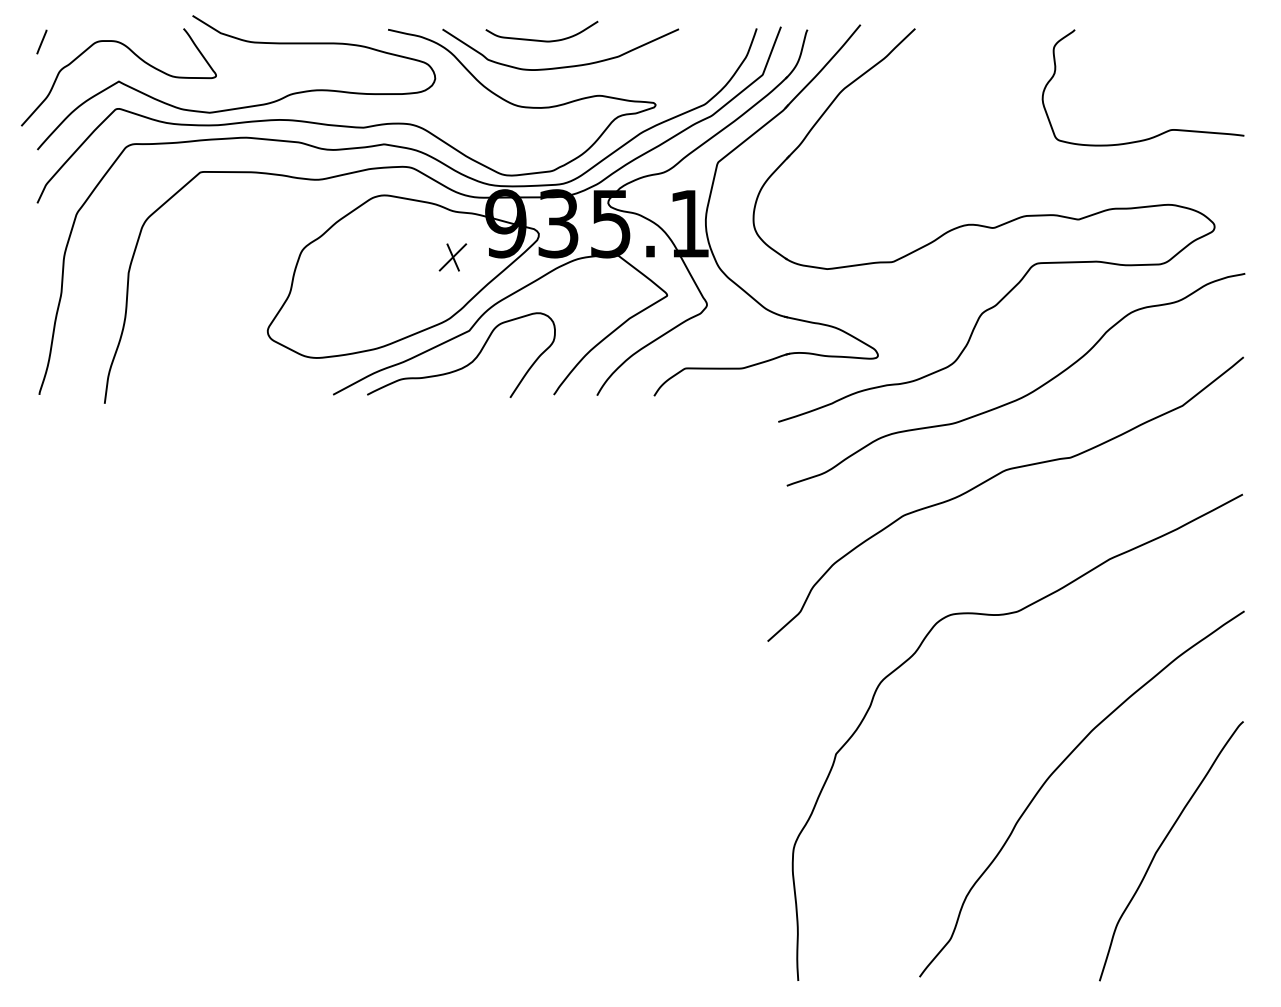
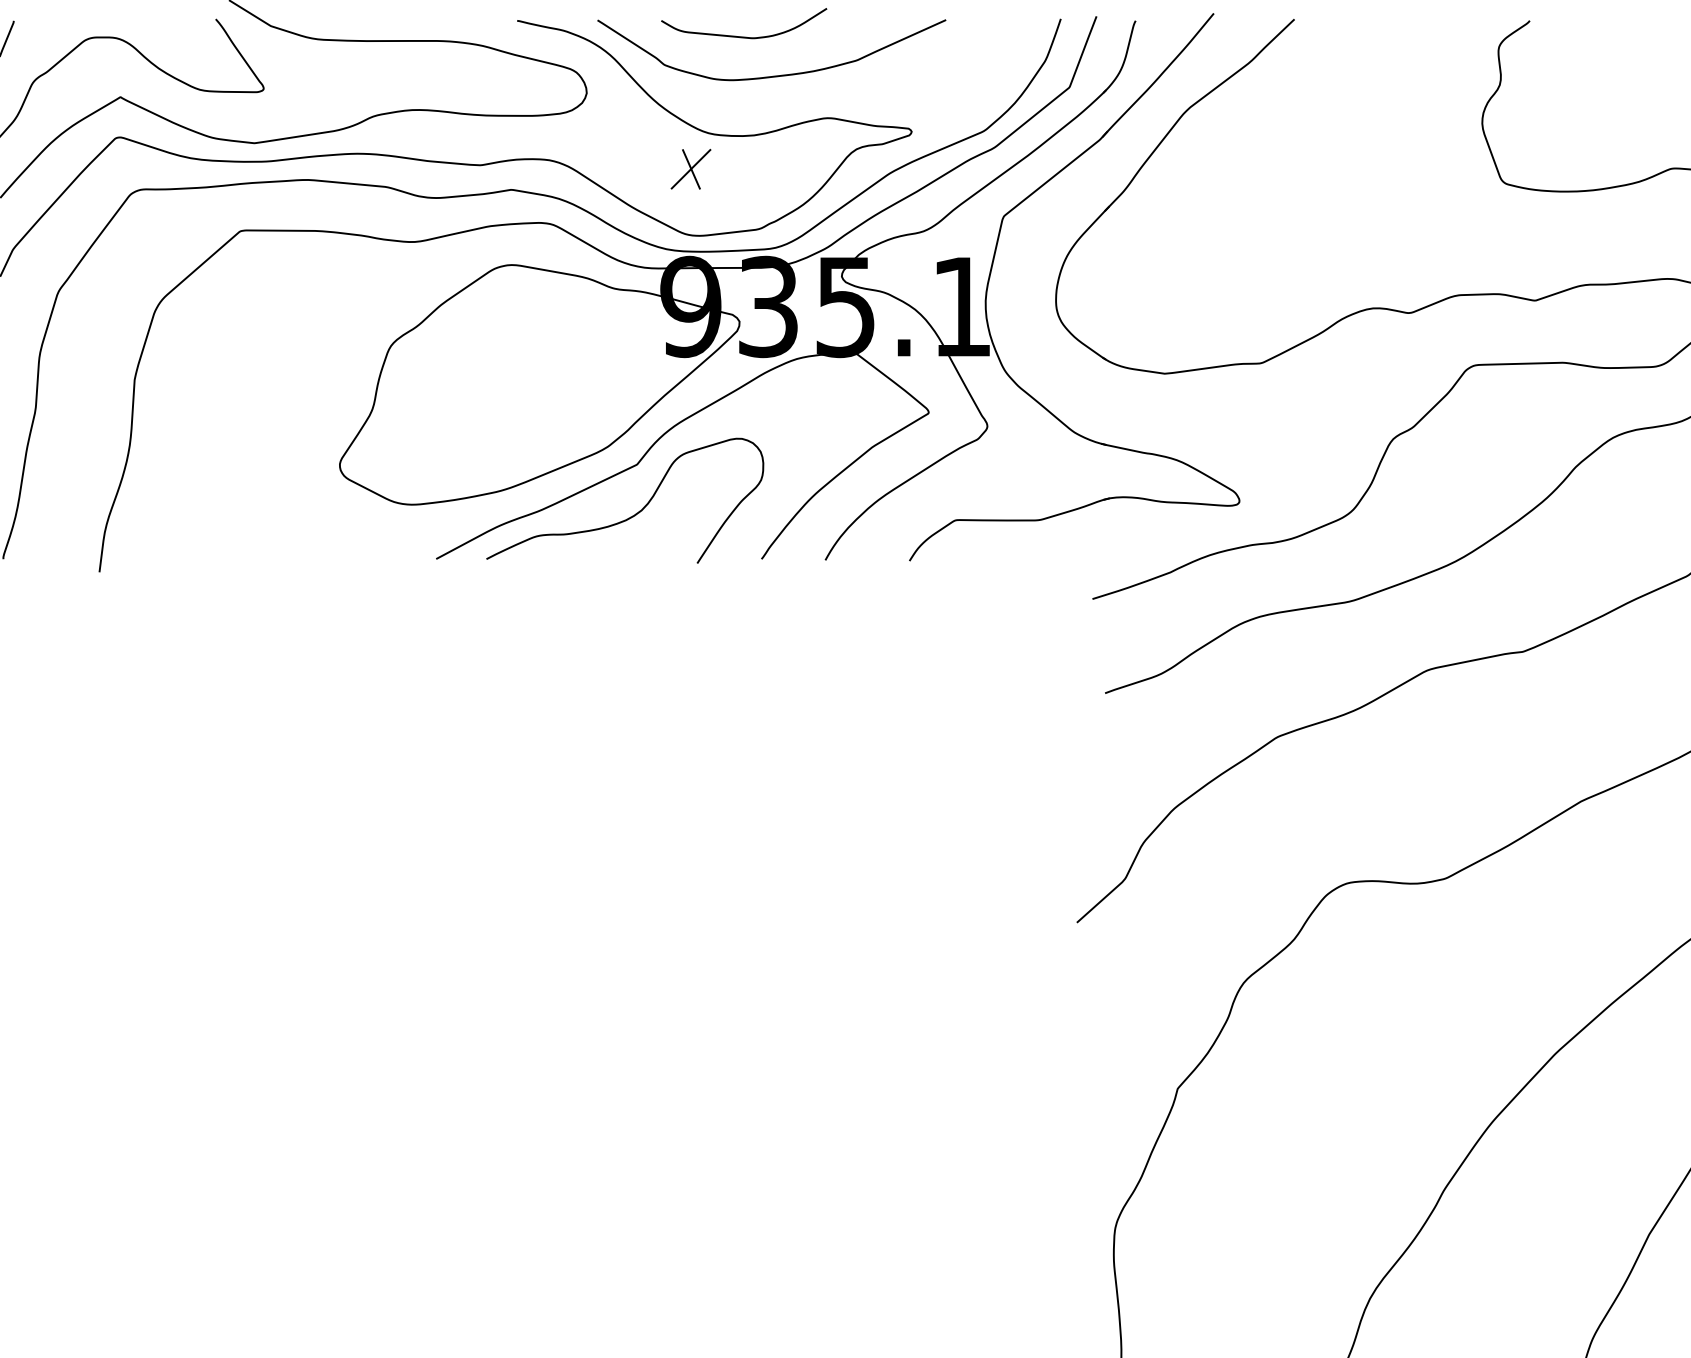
part: (452, 257) -> (690, 169), moved

